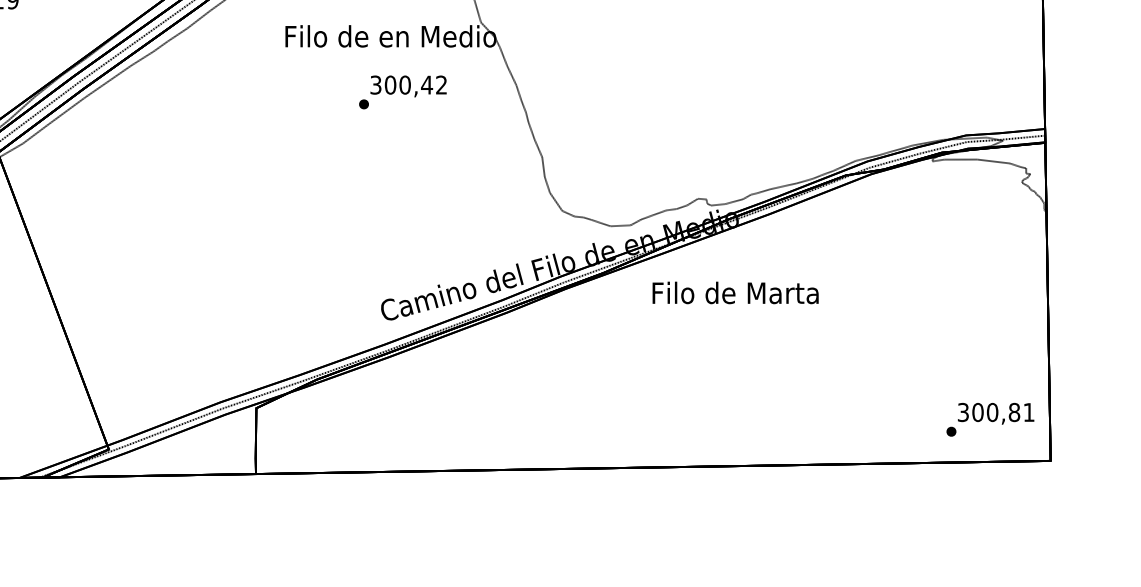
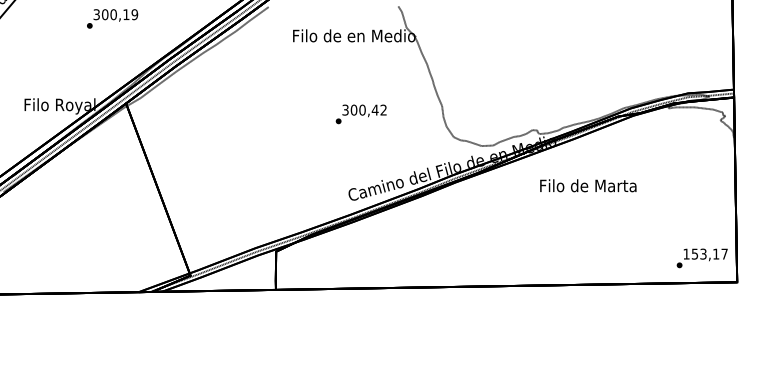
text: (401, 92) -> (360, 114), moved
text: (735, 292) -> (588, 185), moved
text: (996, 411) -> (705, 253), 300,81 -> 153,17

